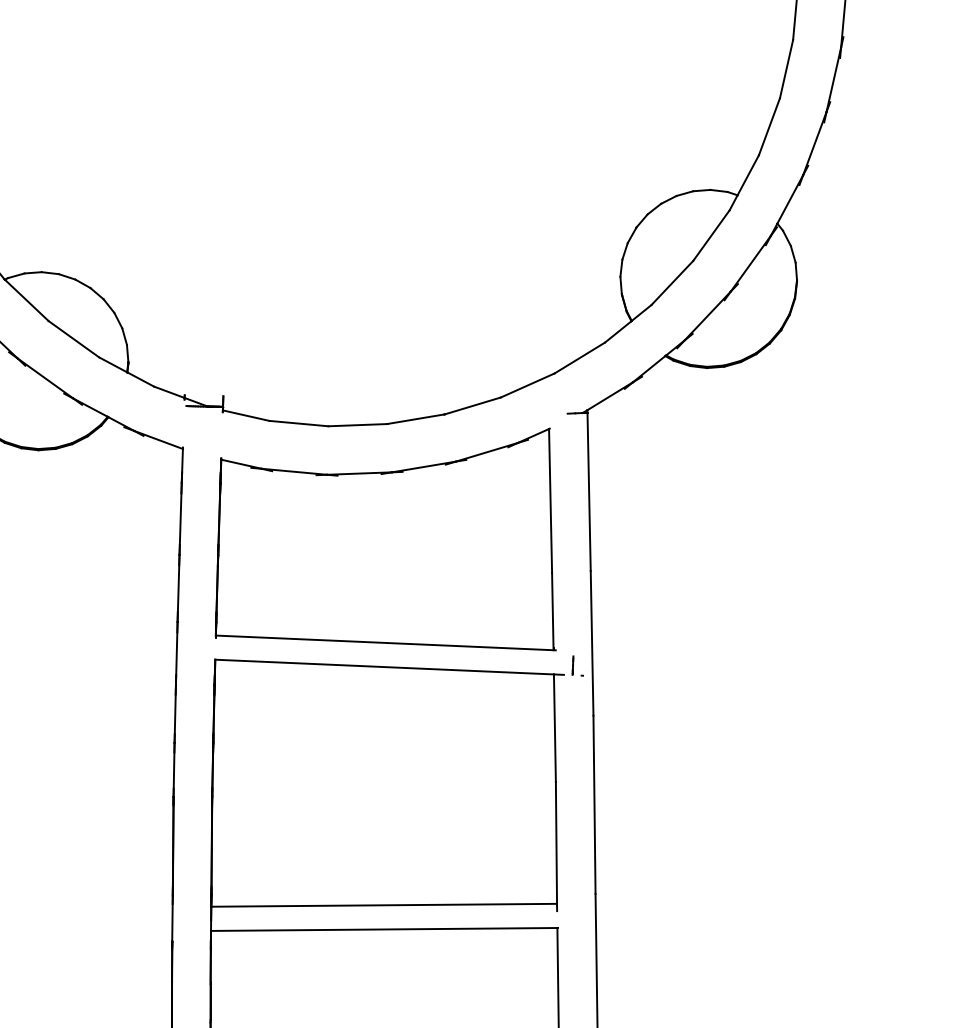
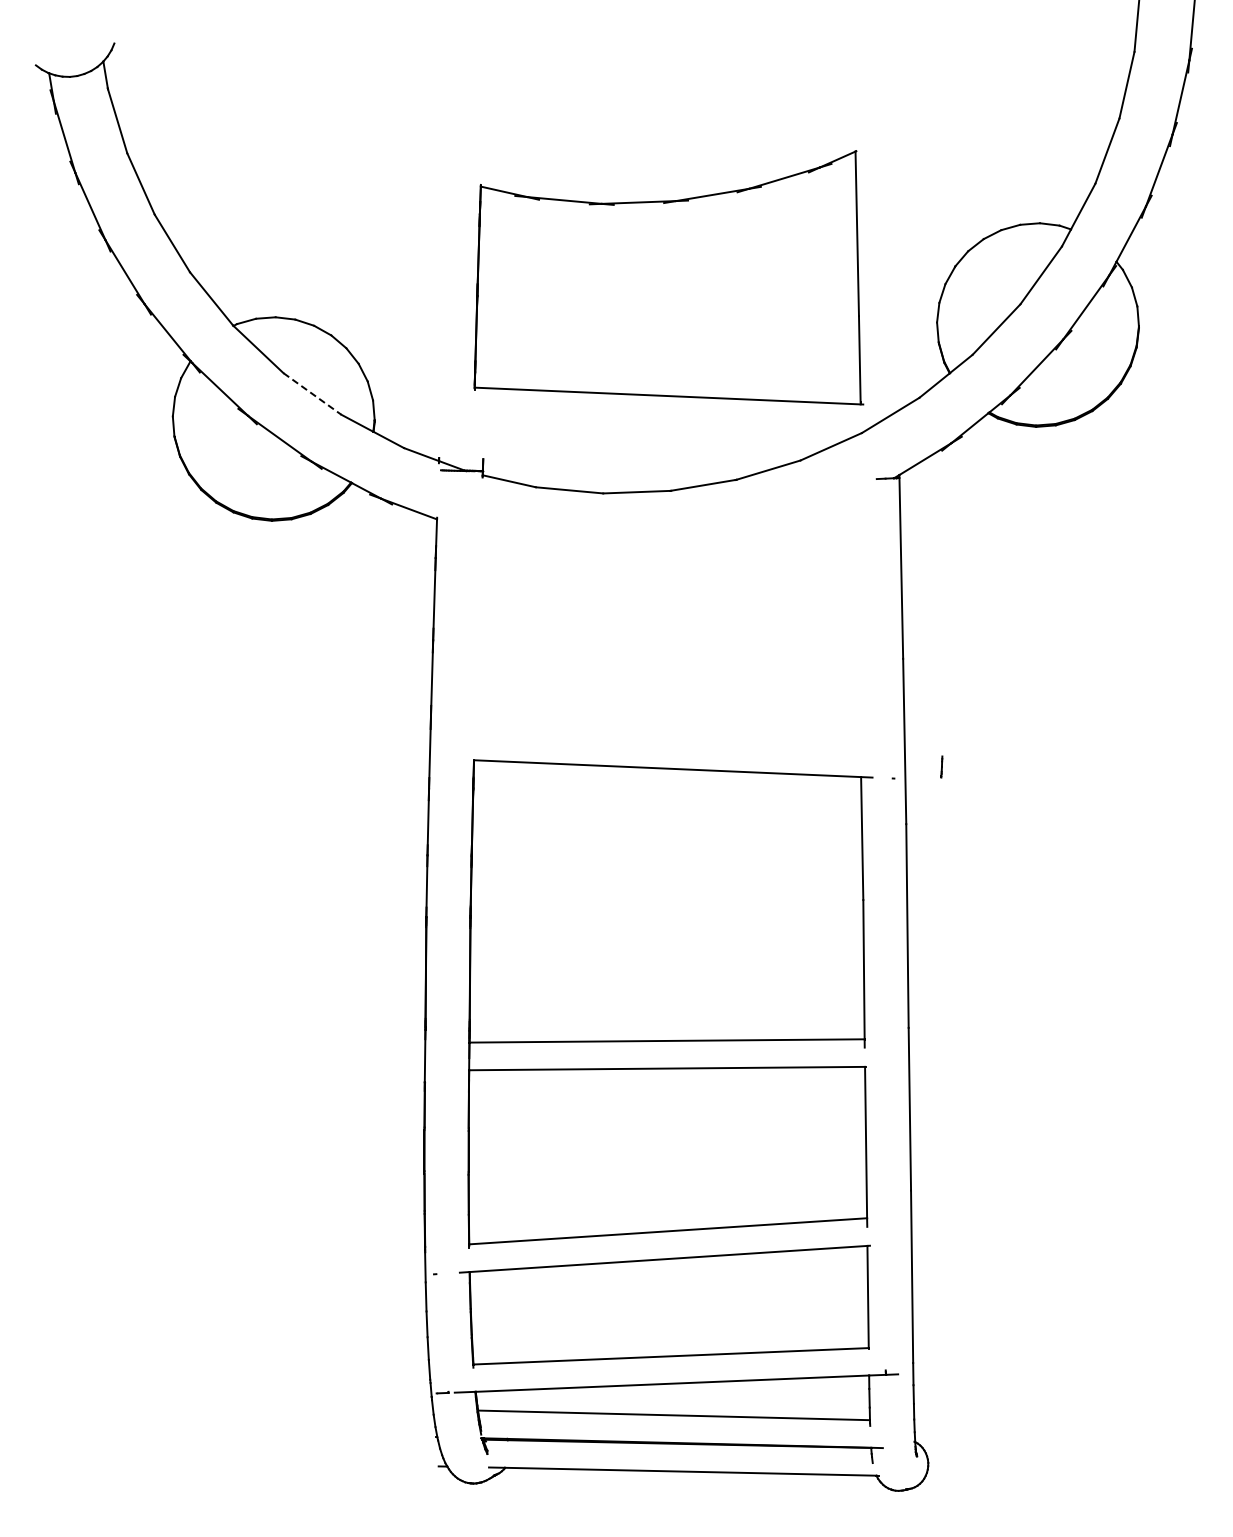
line: (73, 338) -> (312, 393), solid -> dashed
part: (385, 539) -> (668, 277), moved
line: (572, 665) -> (941, 766), moved

